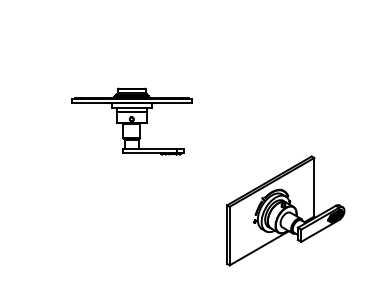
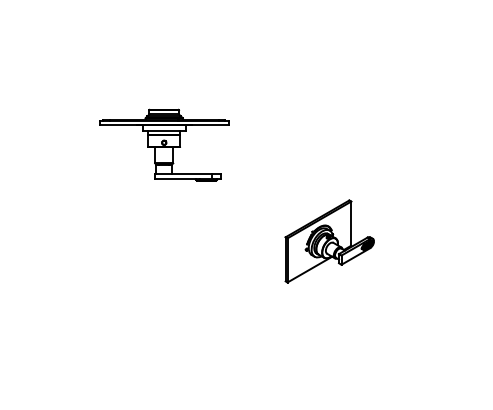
part: (285, 210) -> (329, 241), size x0.7

